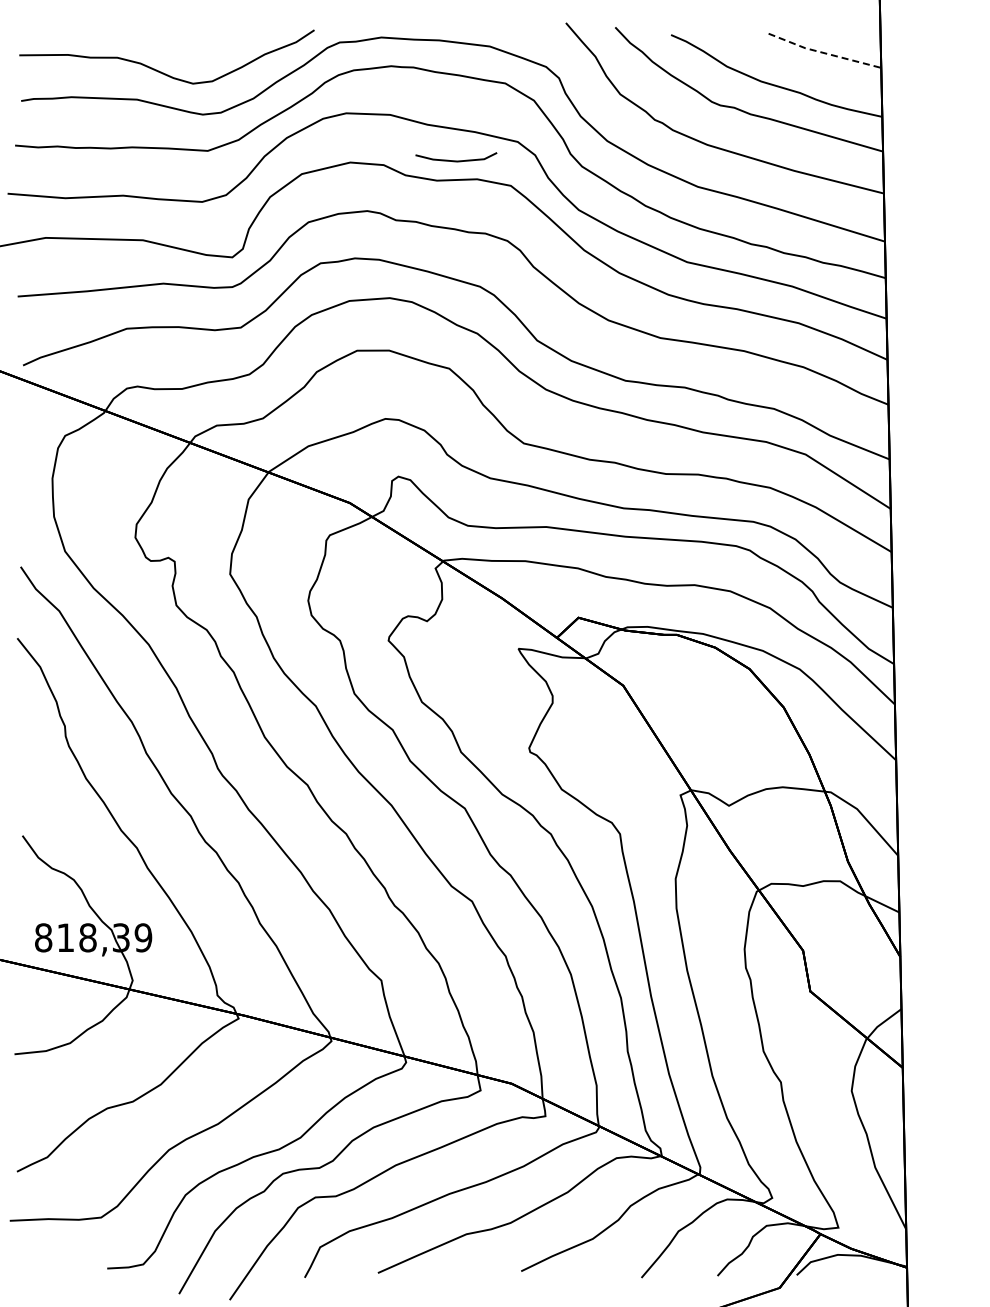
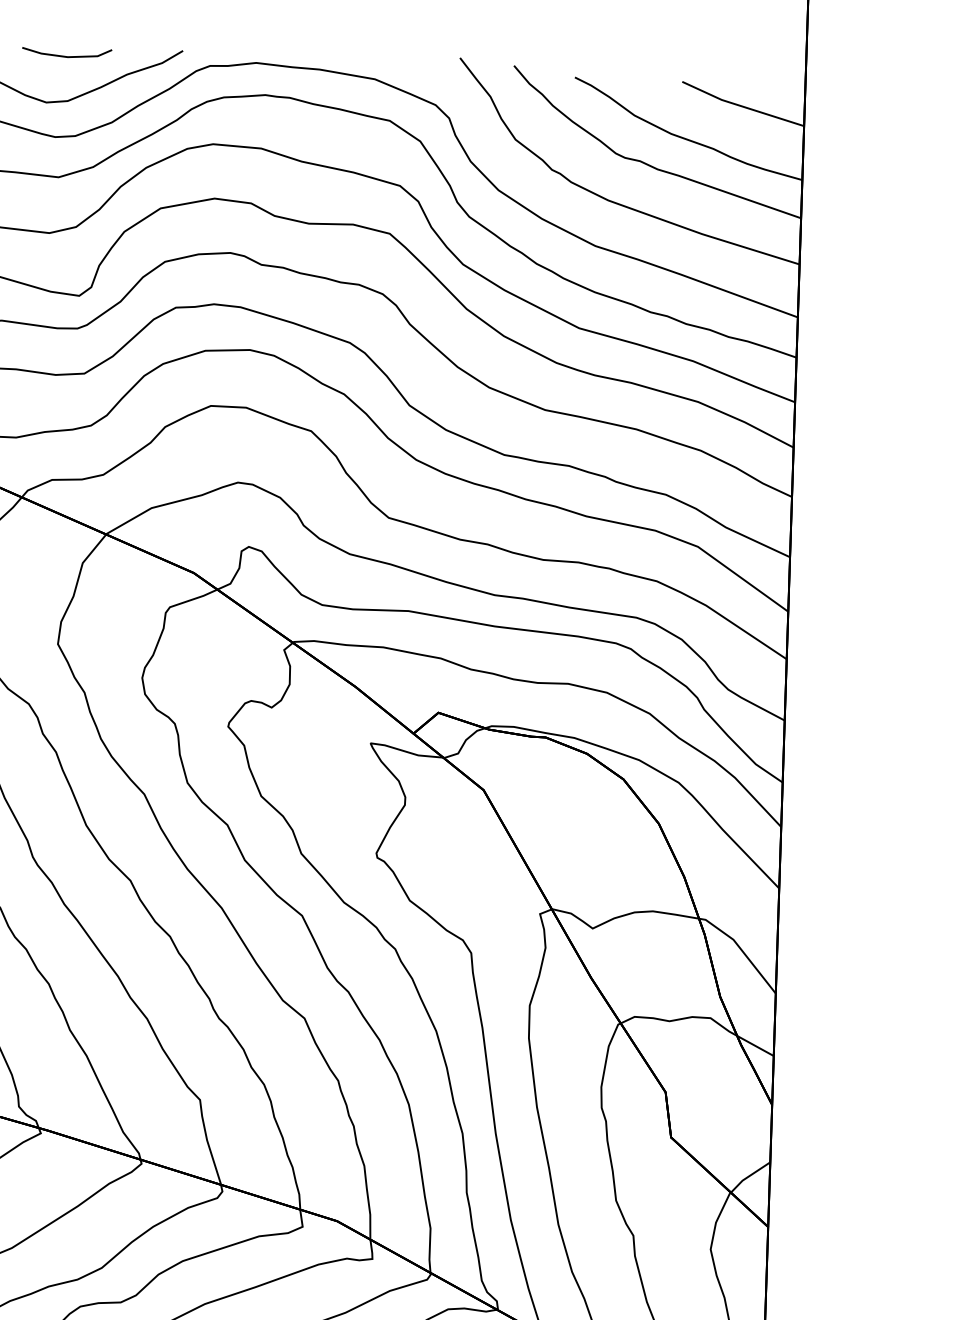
line: (824, 53) -> (742, 106), dashed -> solid
line: (456, 160) -> (67, 55), moved

